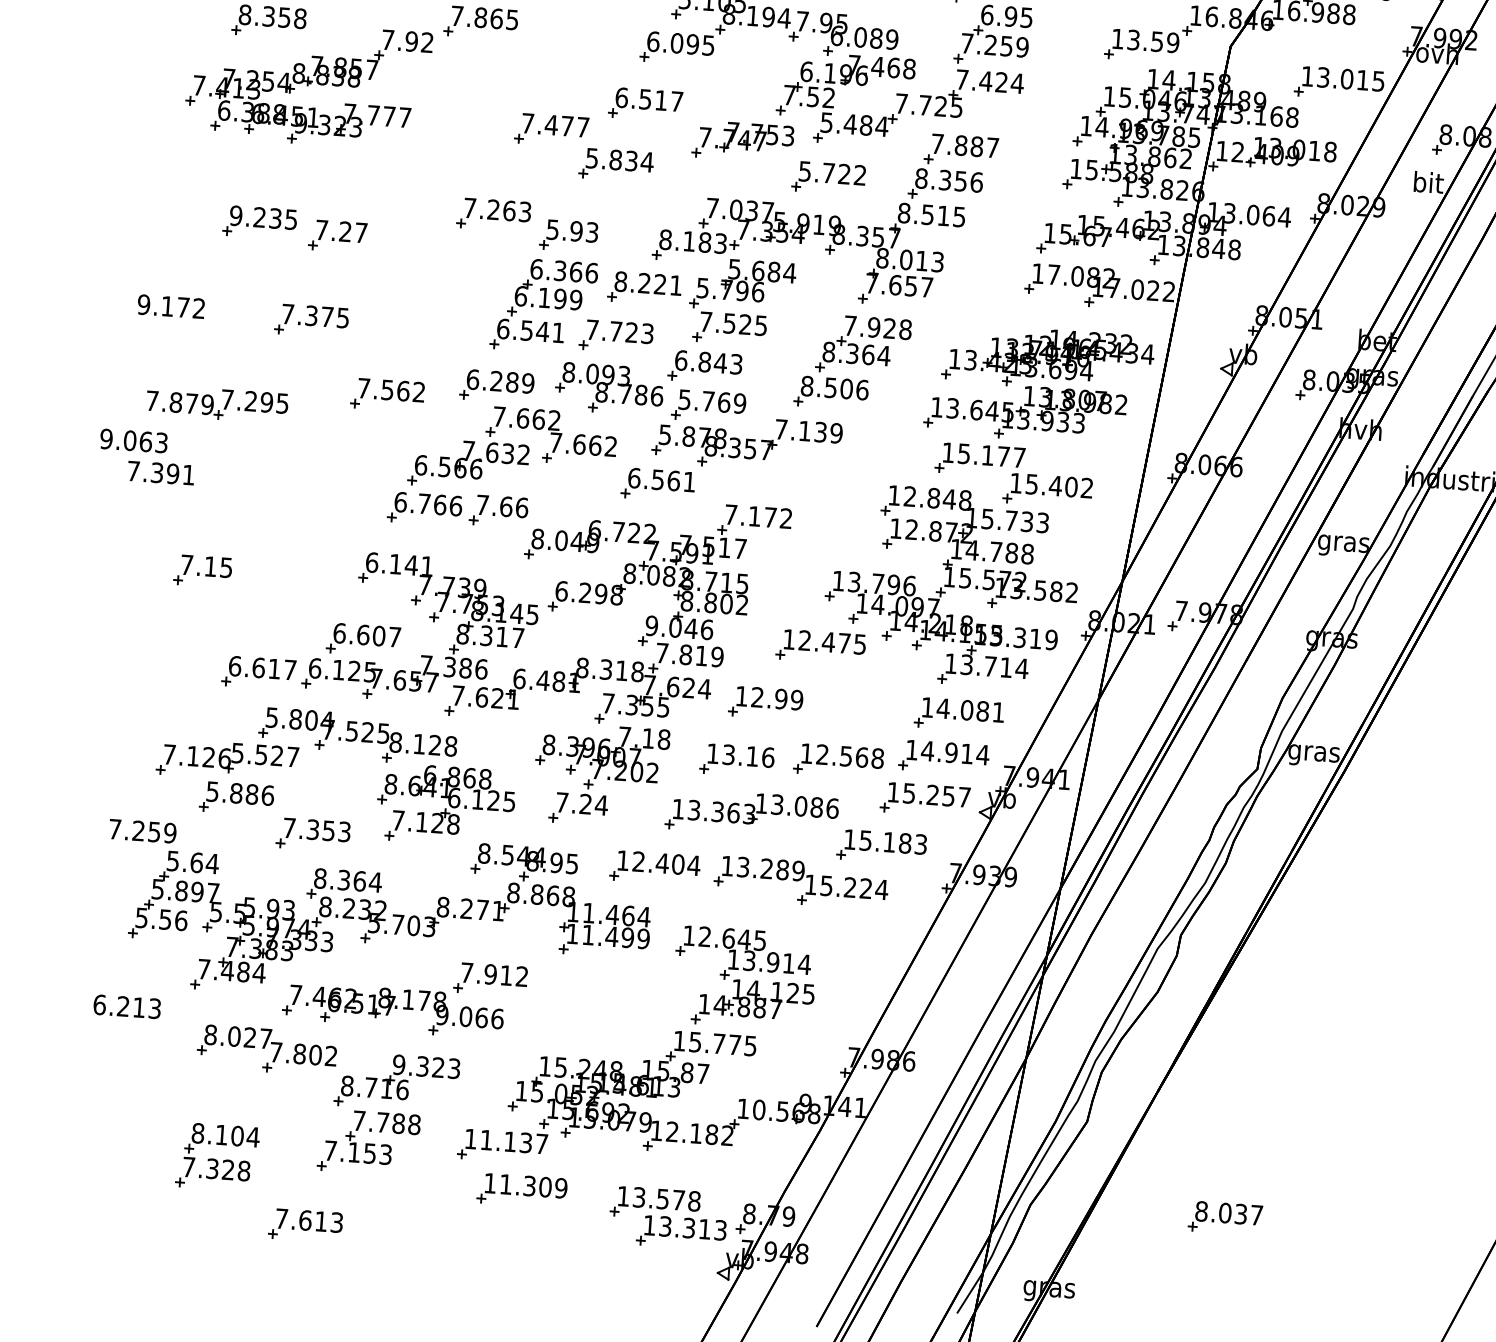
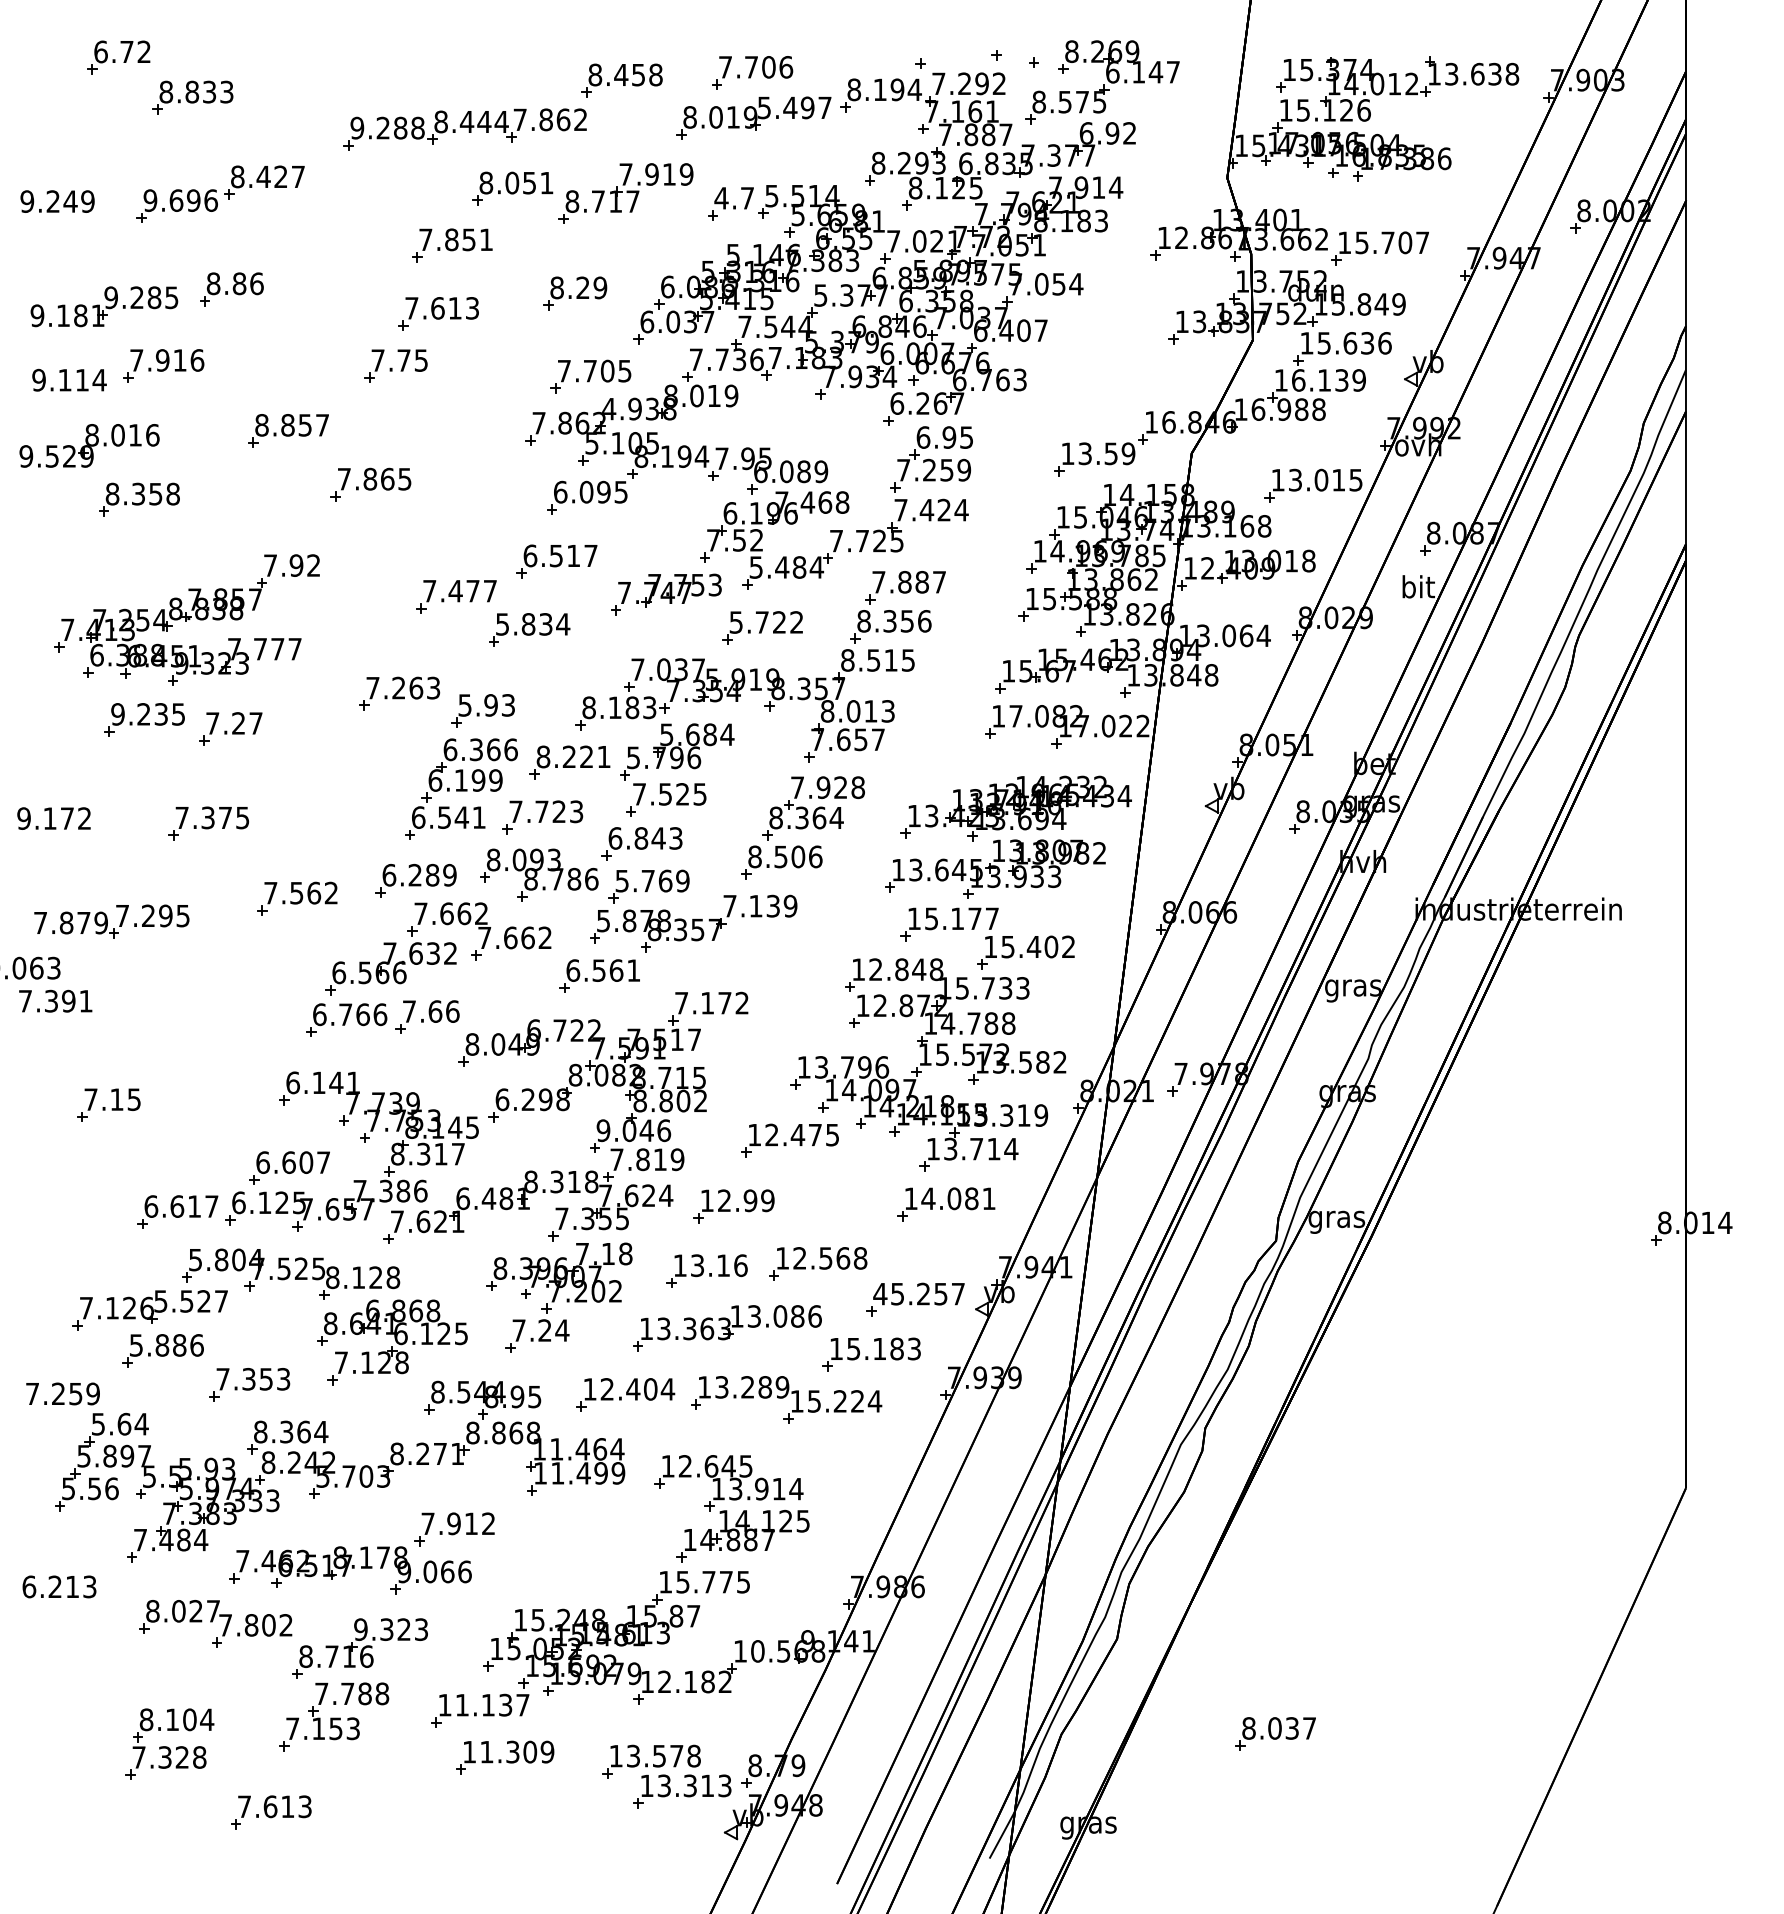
part: (308, 83) -> (186, 619), moved
part: (943, 756) -> (932, 1251), removed
text: (893, 792) -> (880, 1294), 15.257 -> 45.257
text: (363, 909) -> (310, 1462), 8.232 -> 8.242

